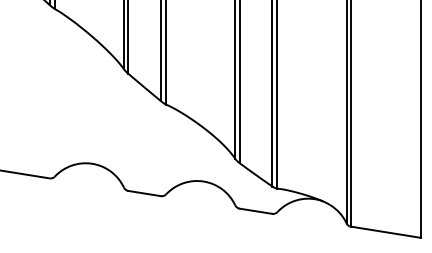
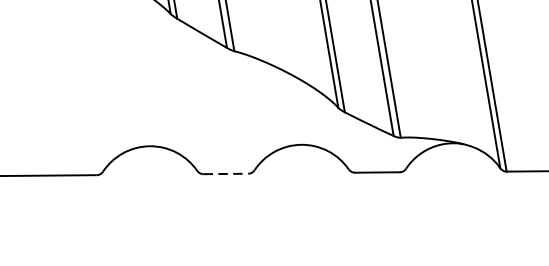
line: (144, 193) -> (225, 173), solid -> dashed

